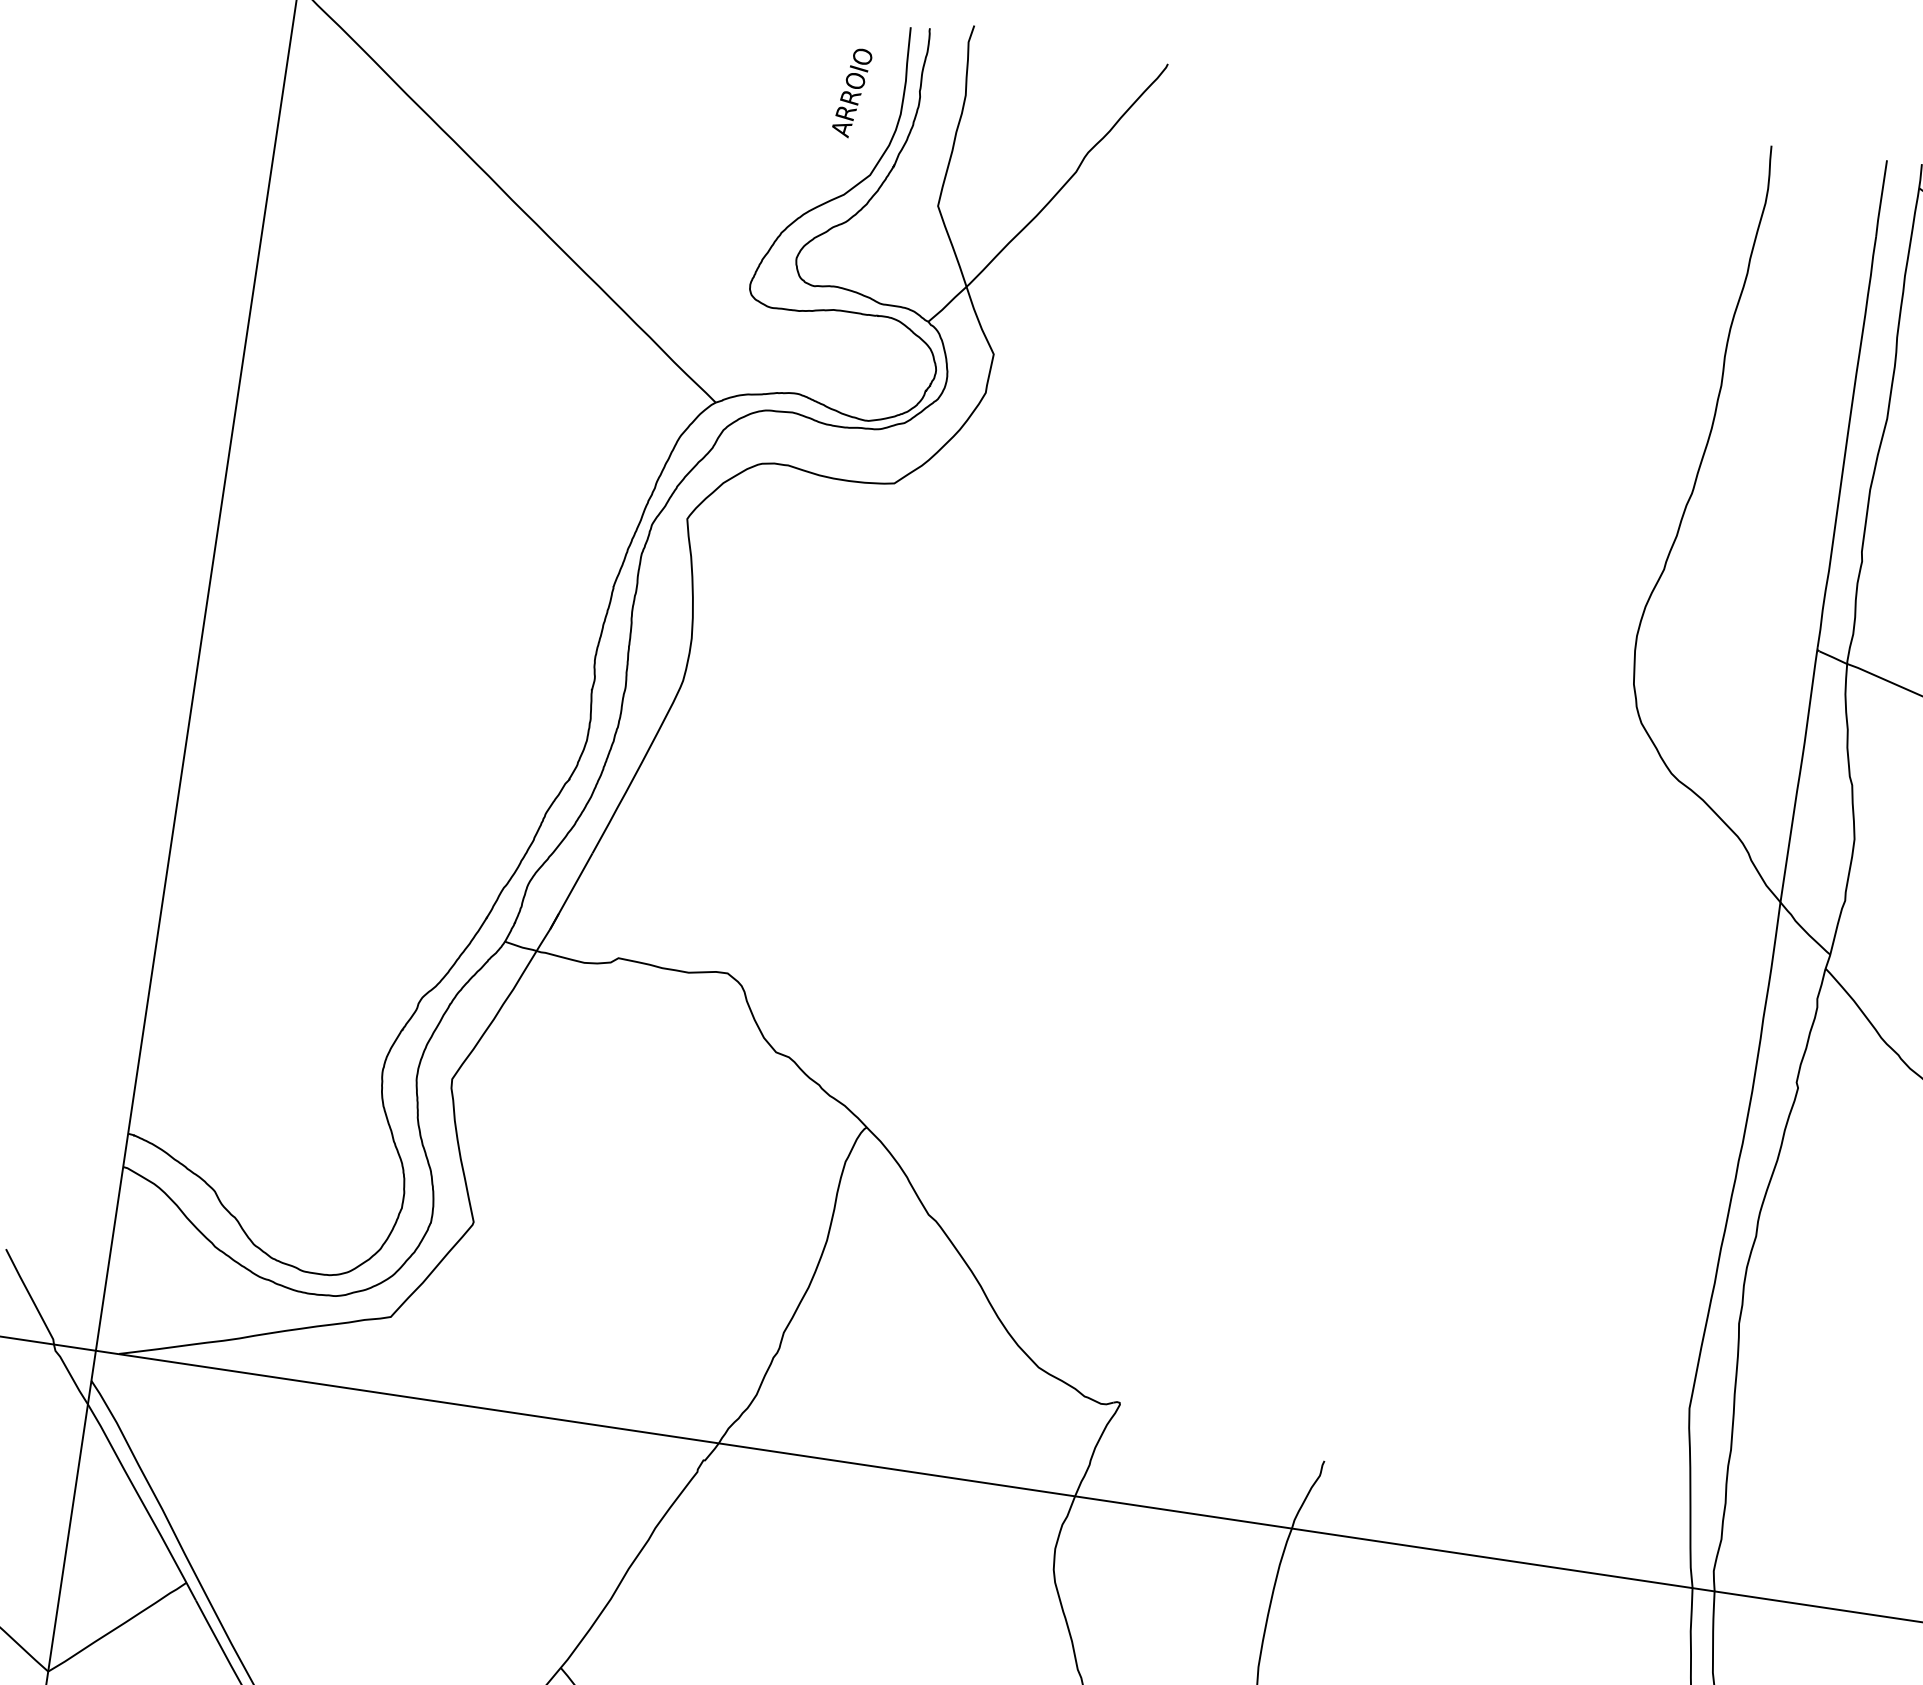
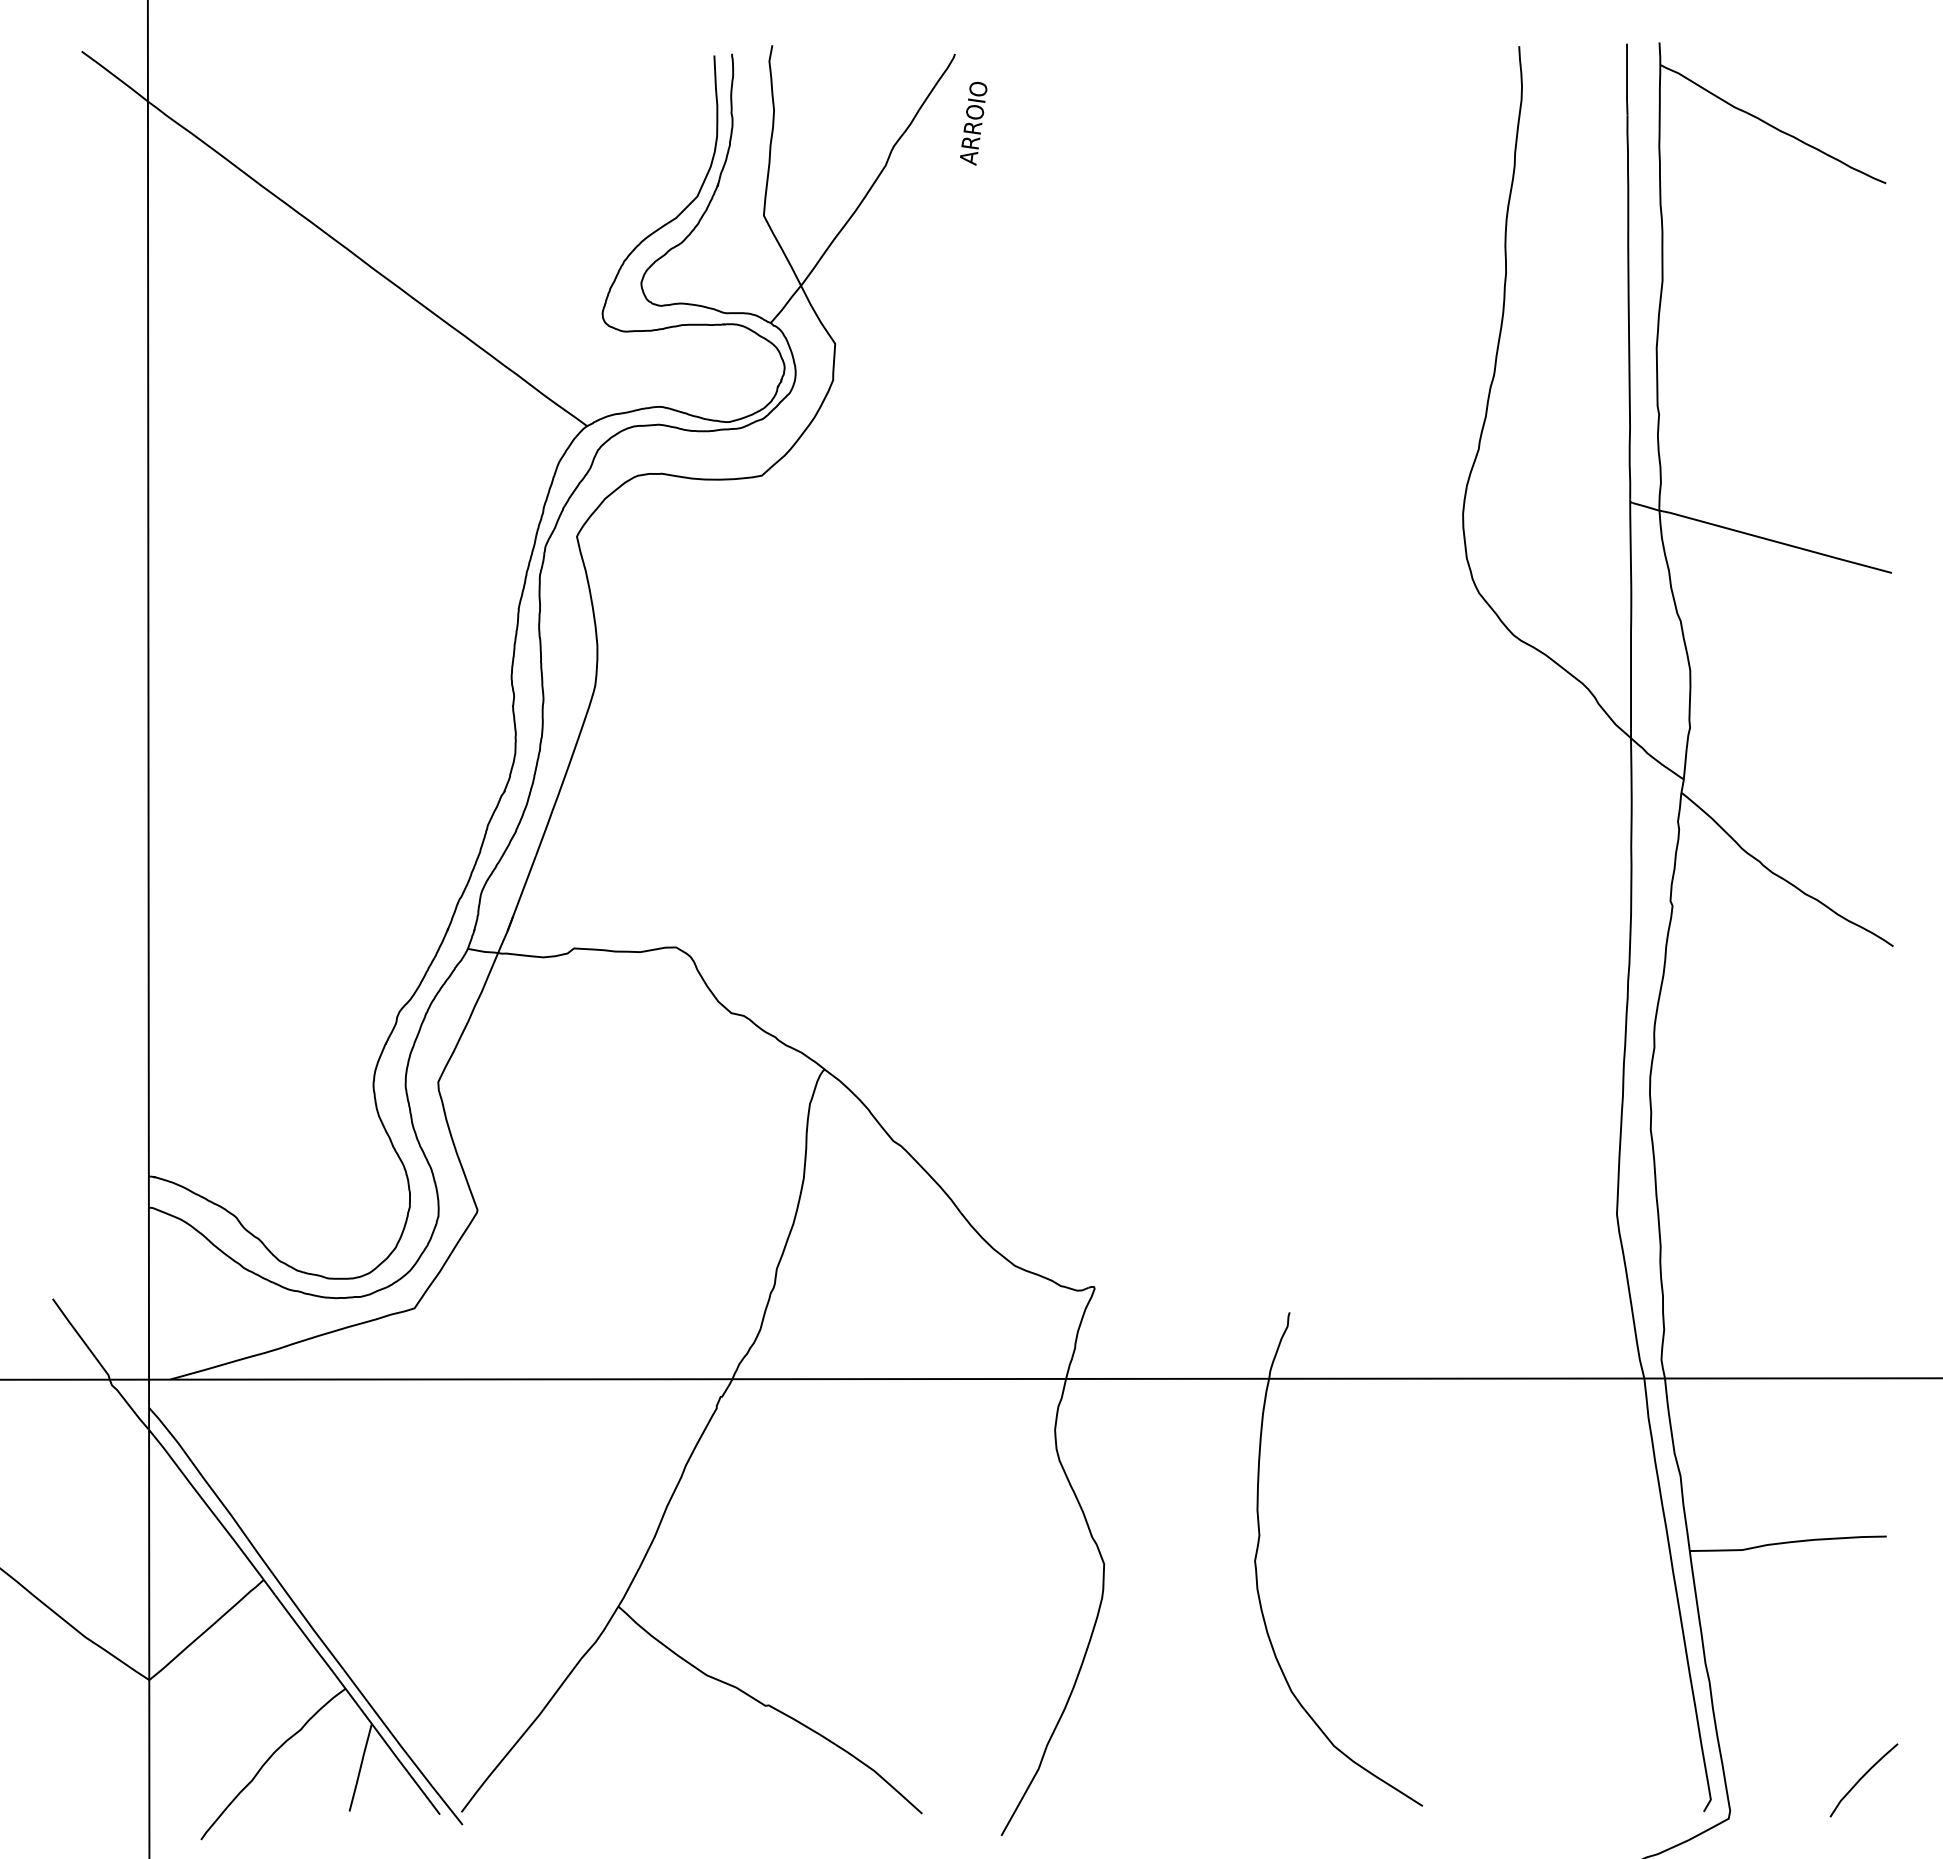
text: (852, 92) -> (973, 123), moved

